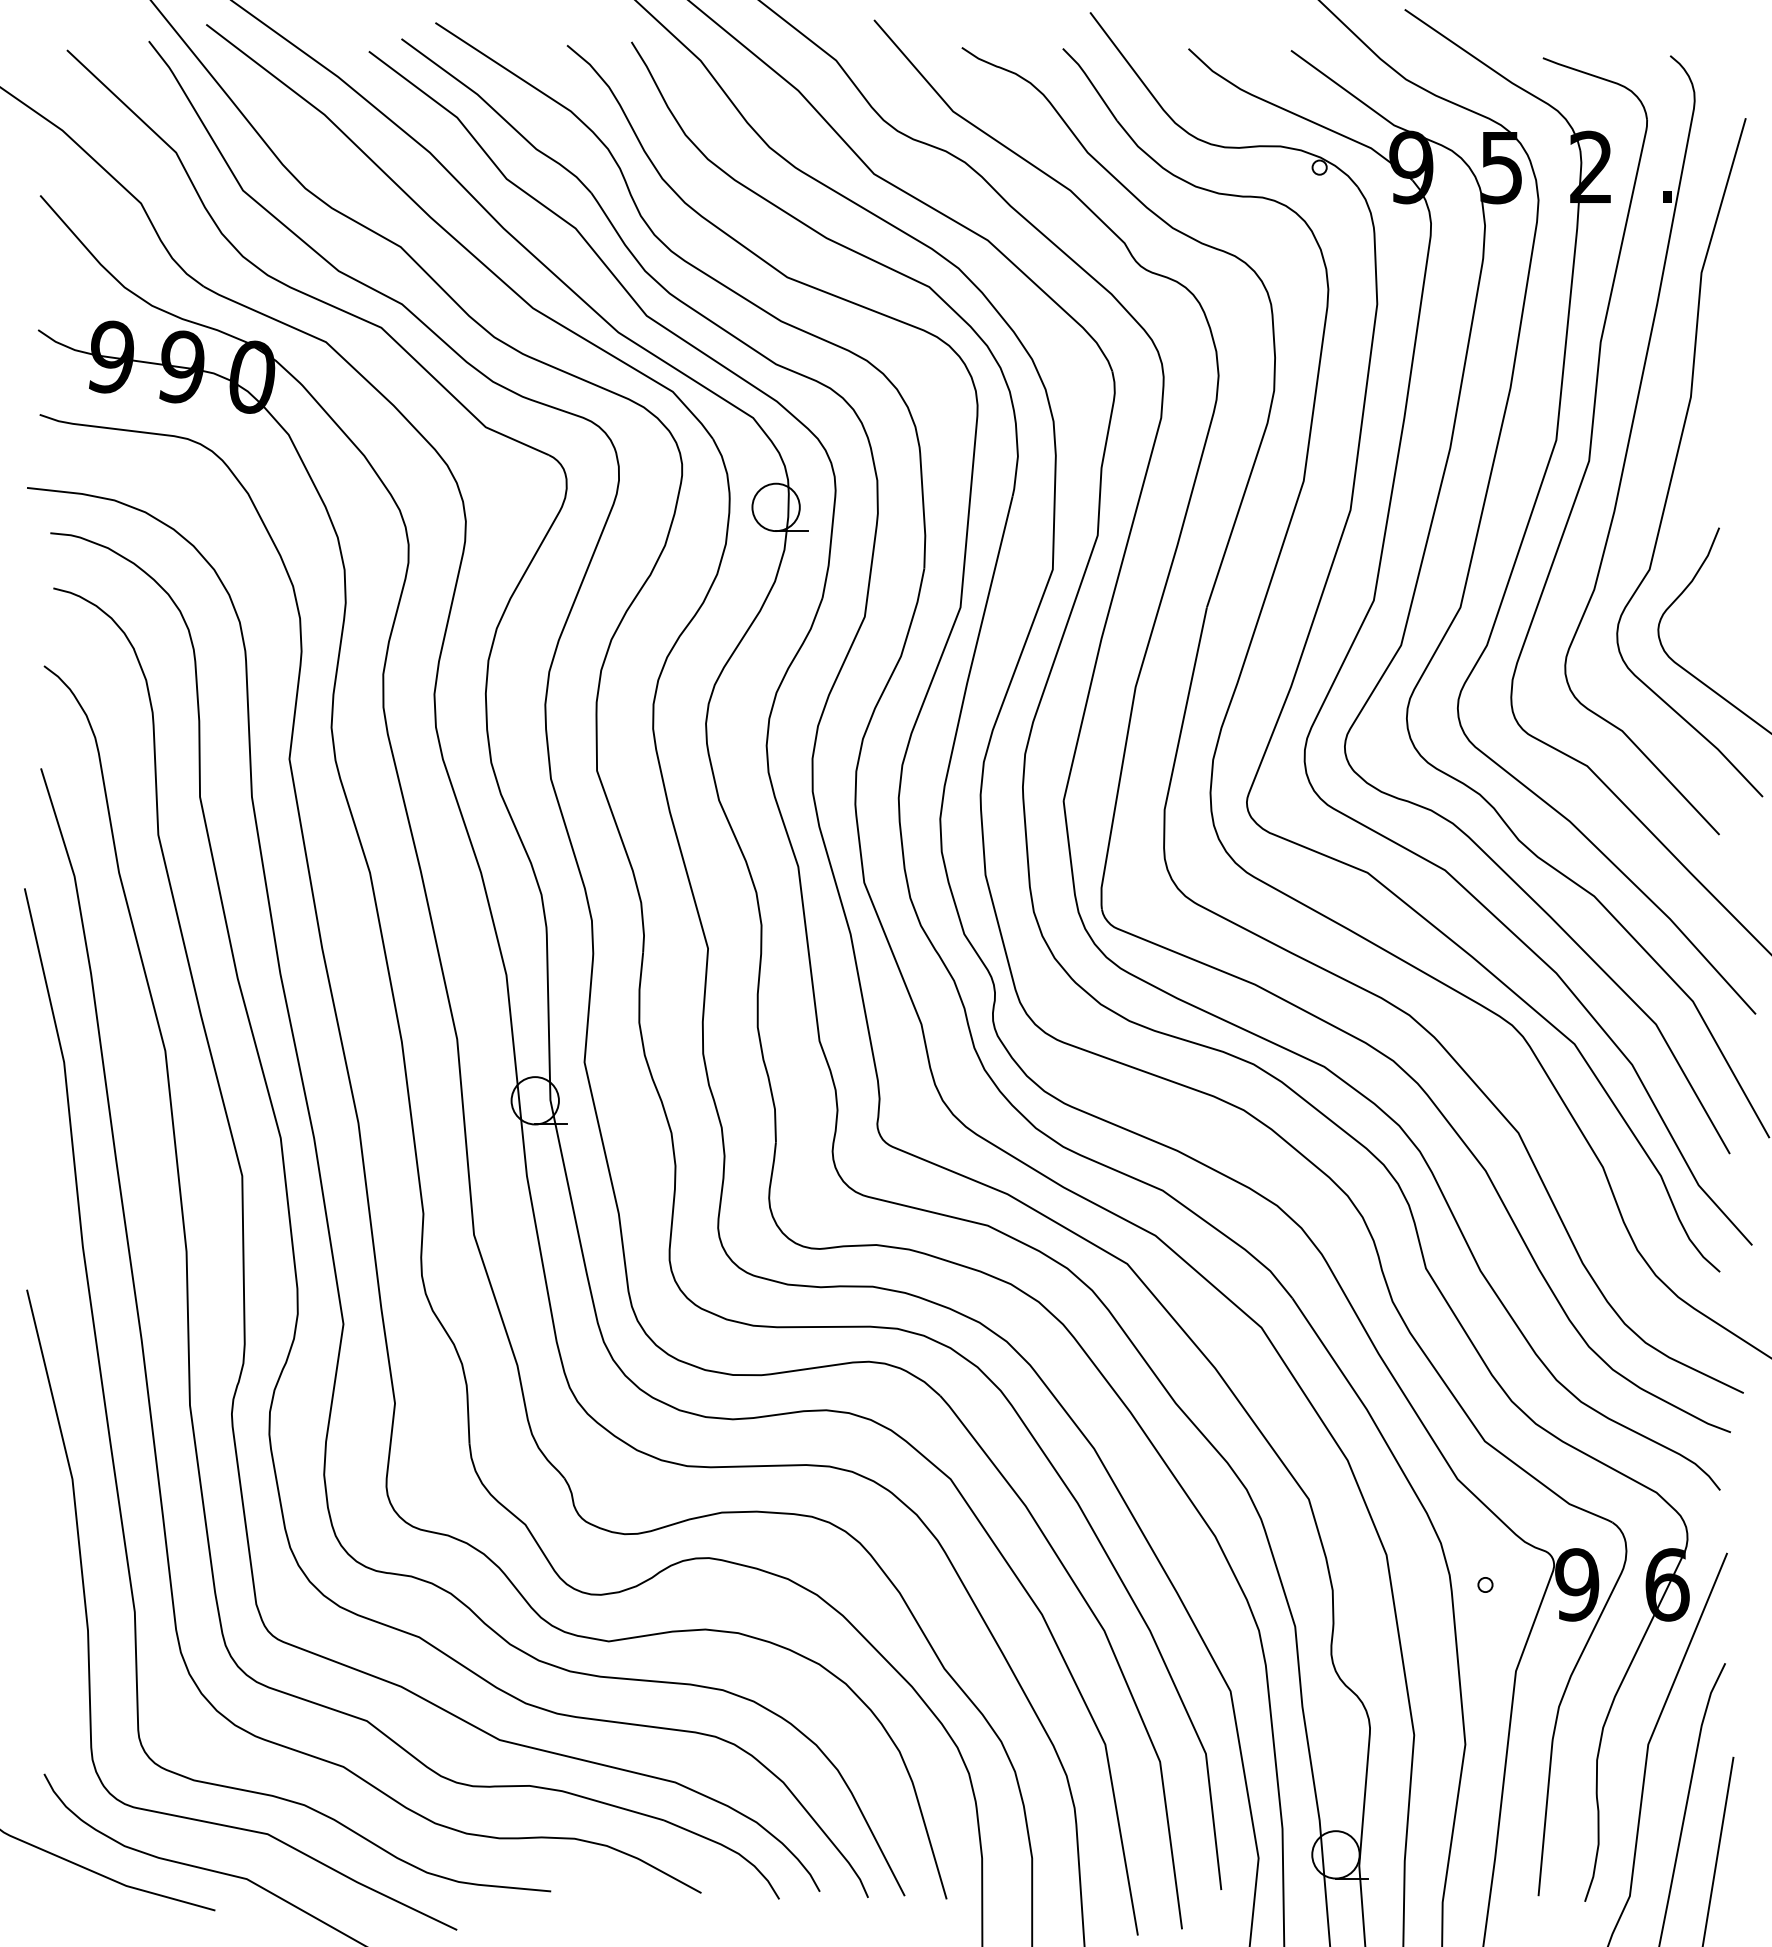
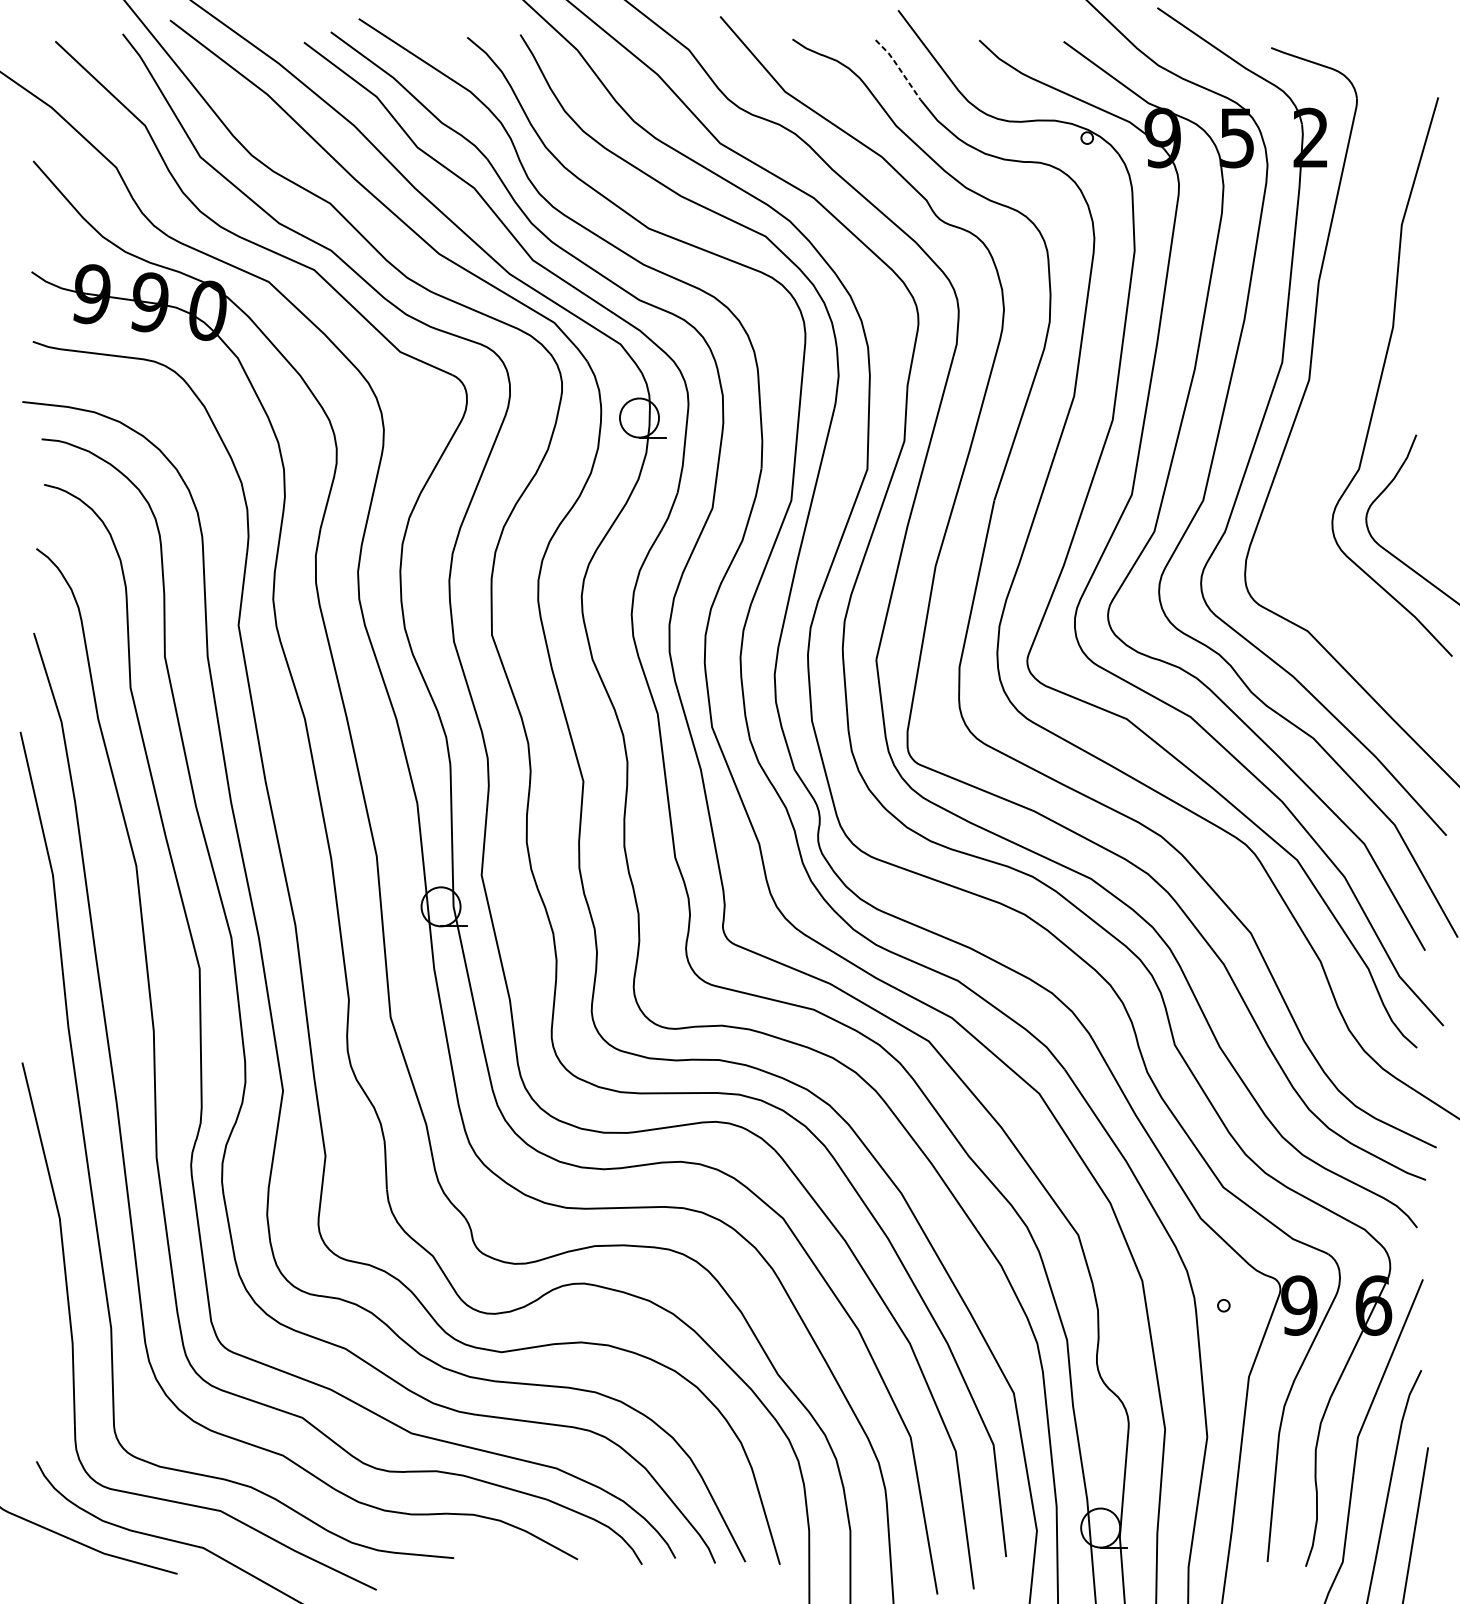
line: (1090, 82) -> (898, 67), solid -> dashed
part: (1629, 444) -> (1342, 366), removed

